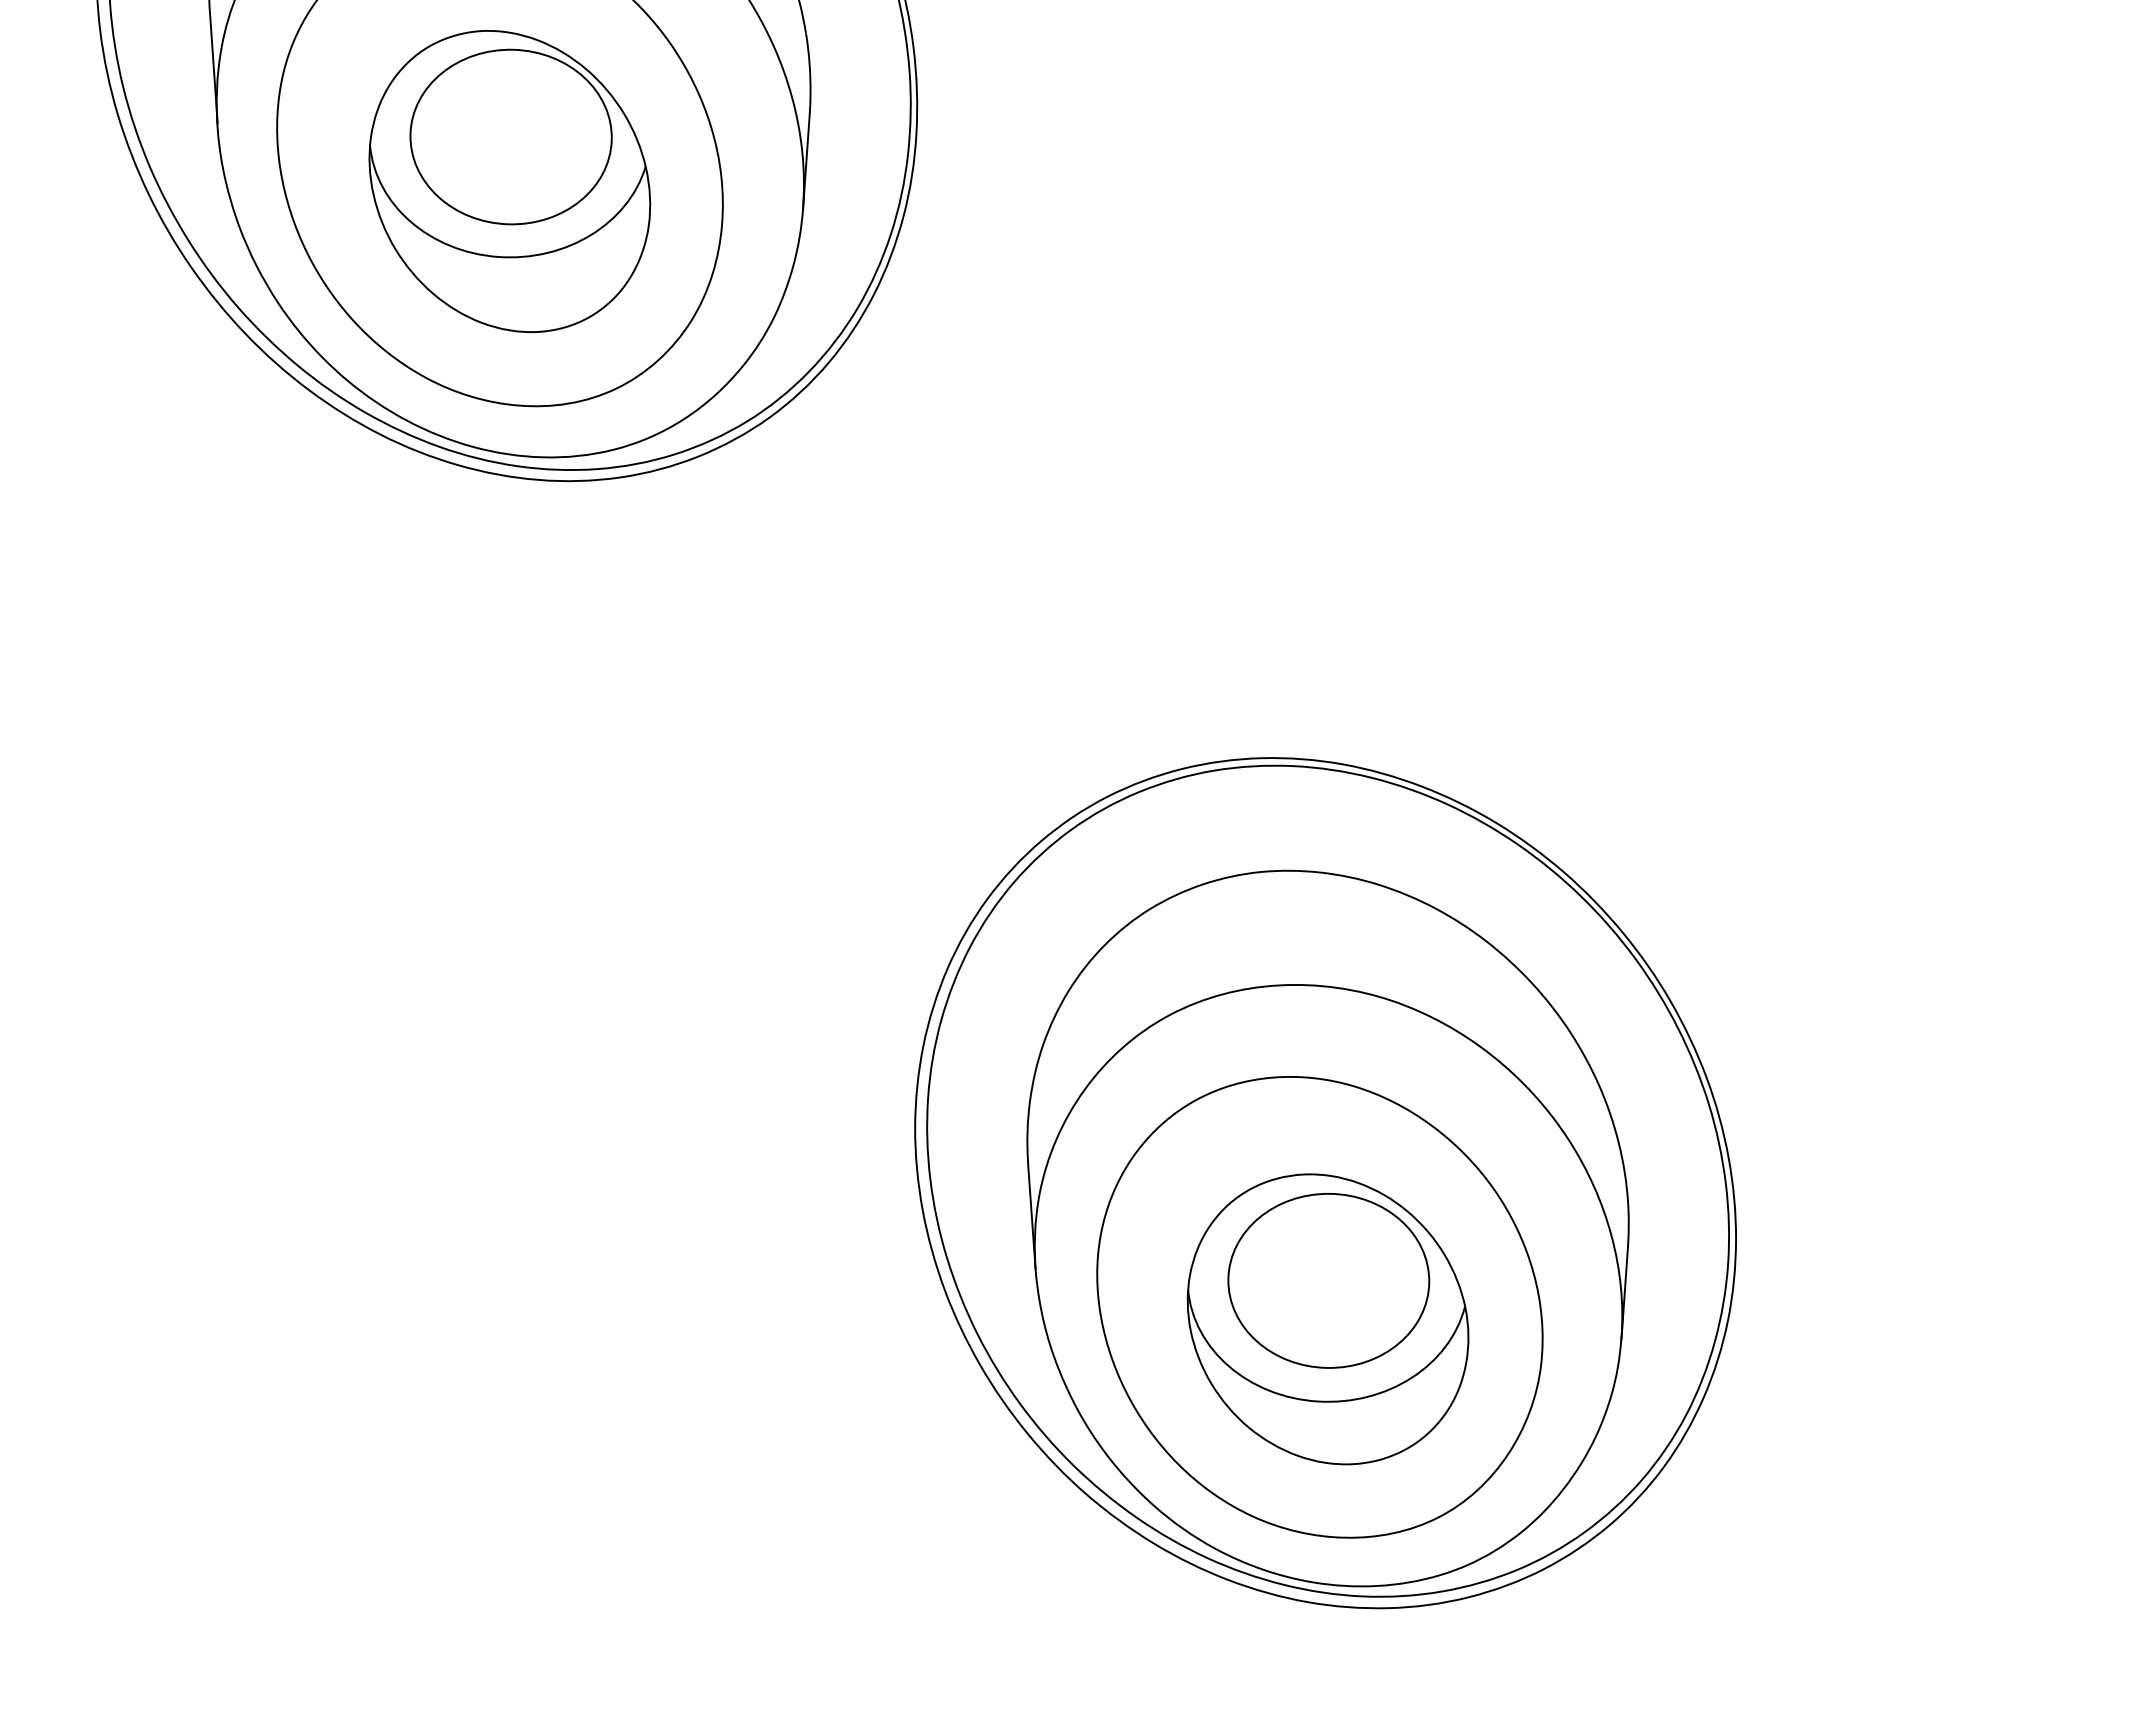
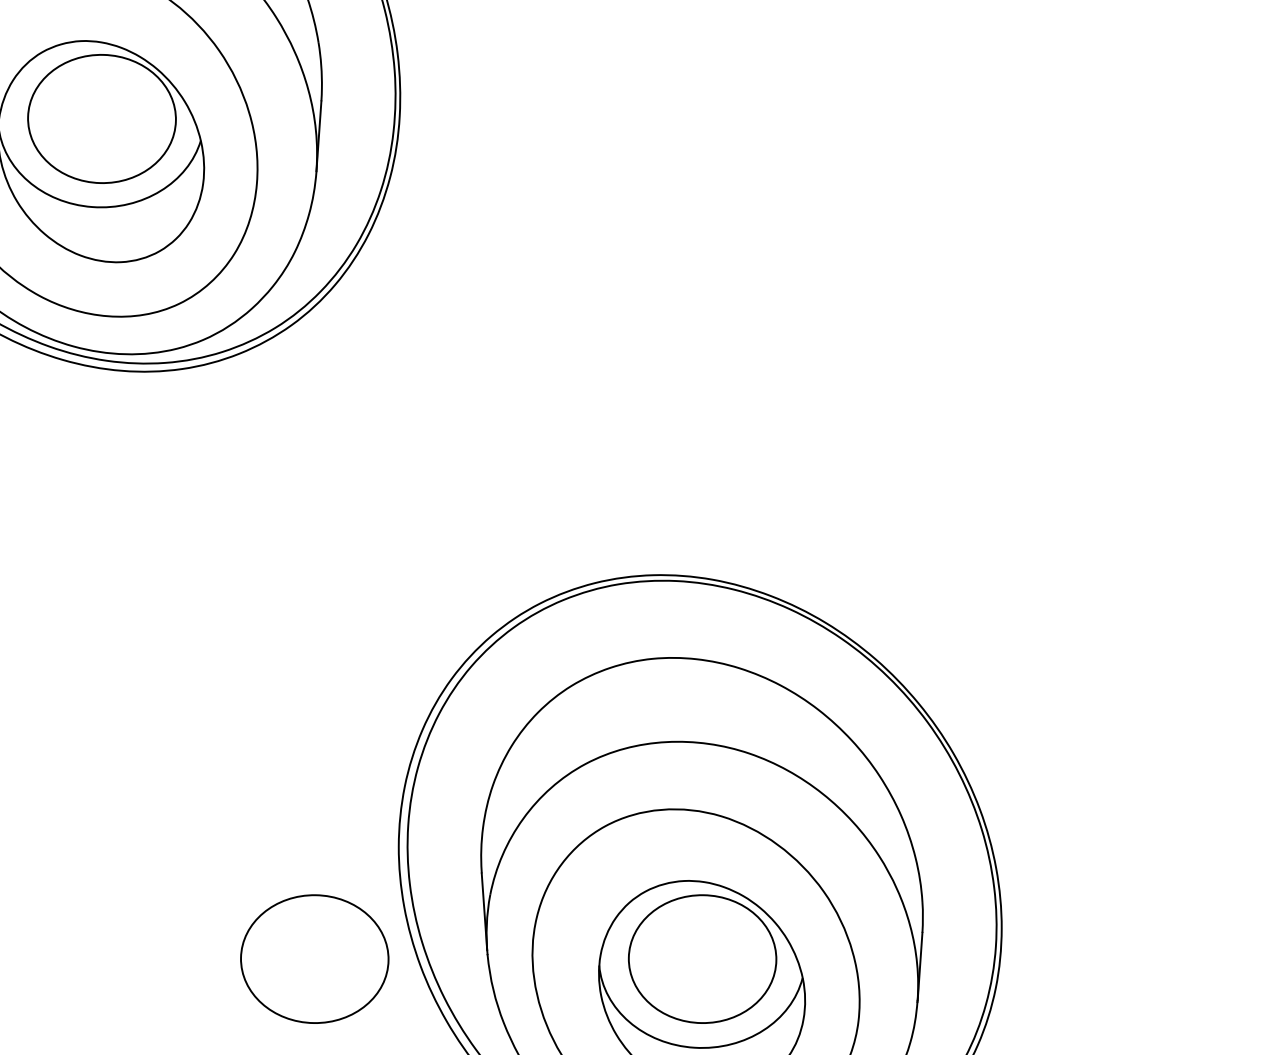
part: (800, 1280) -> (314, 958), added

